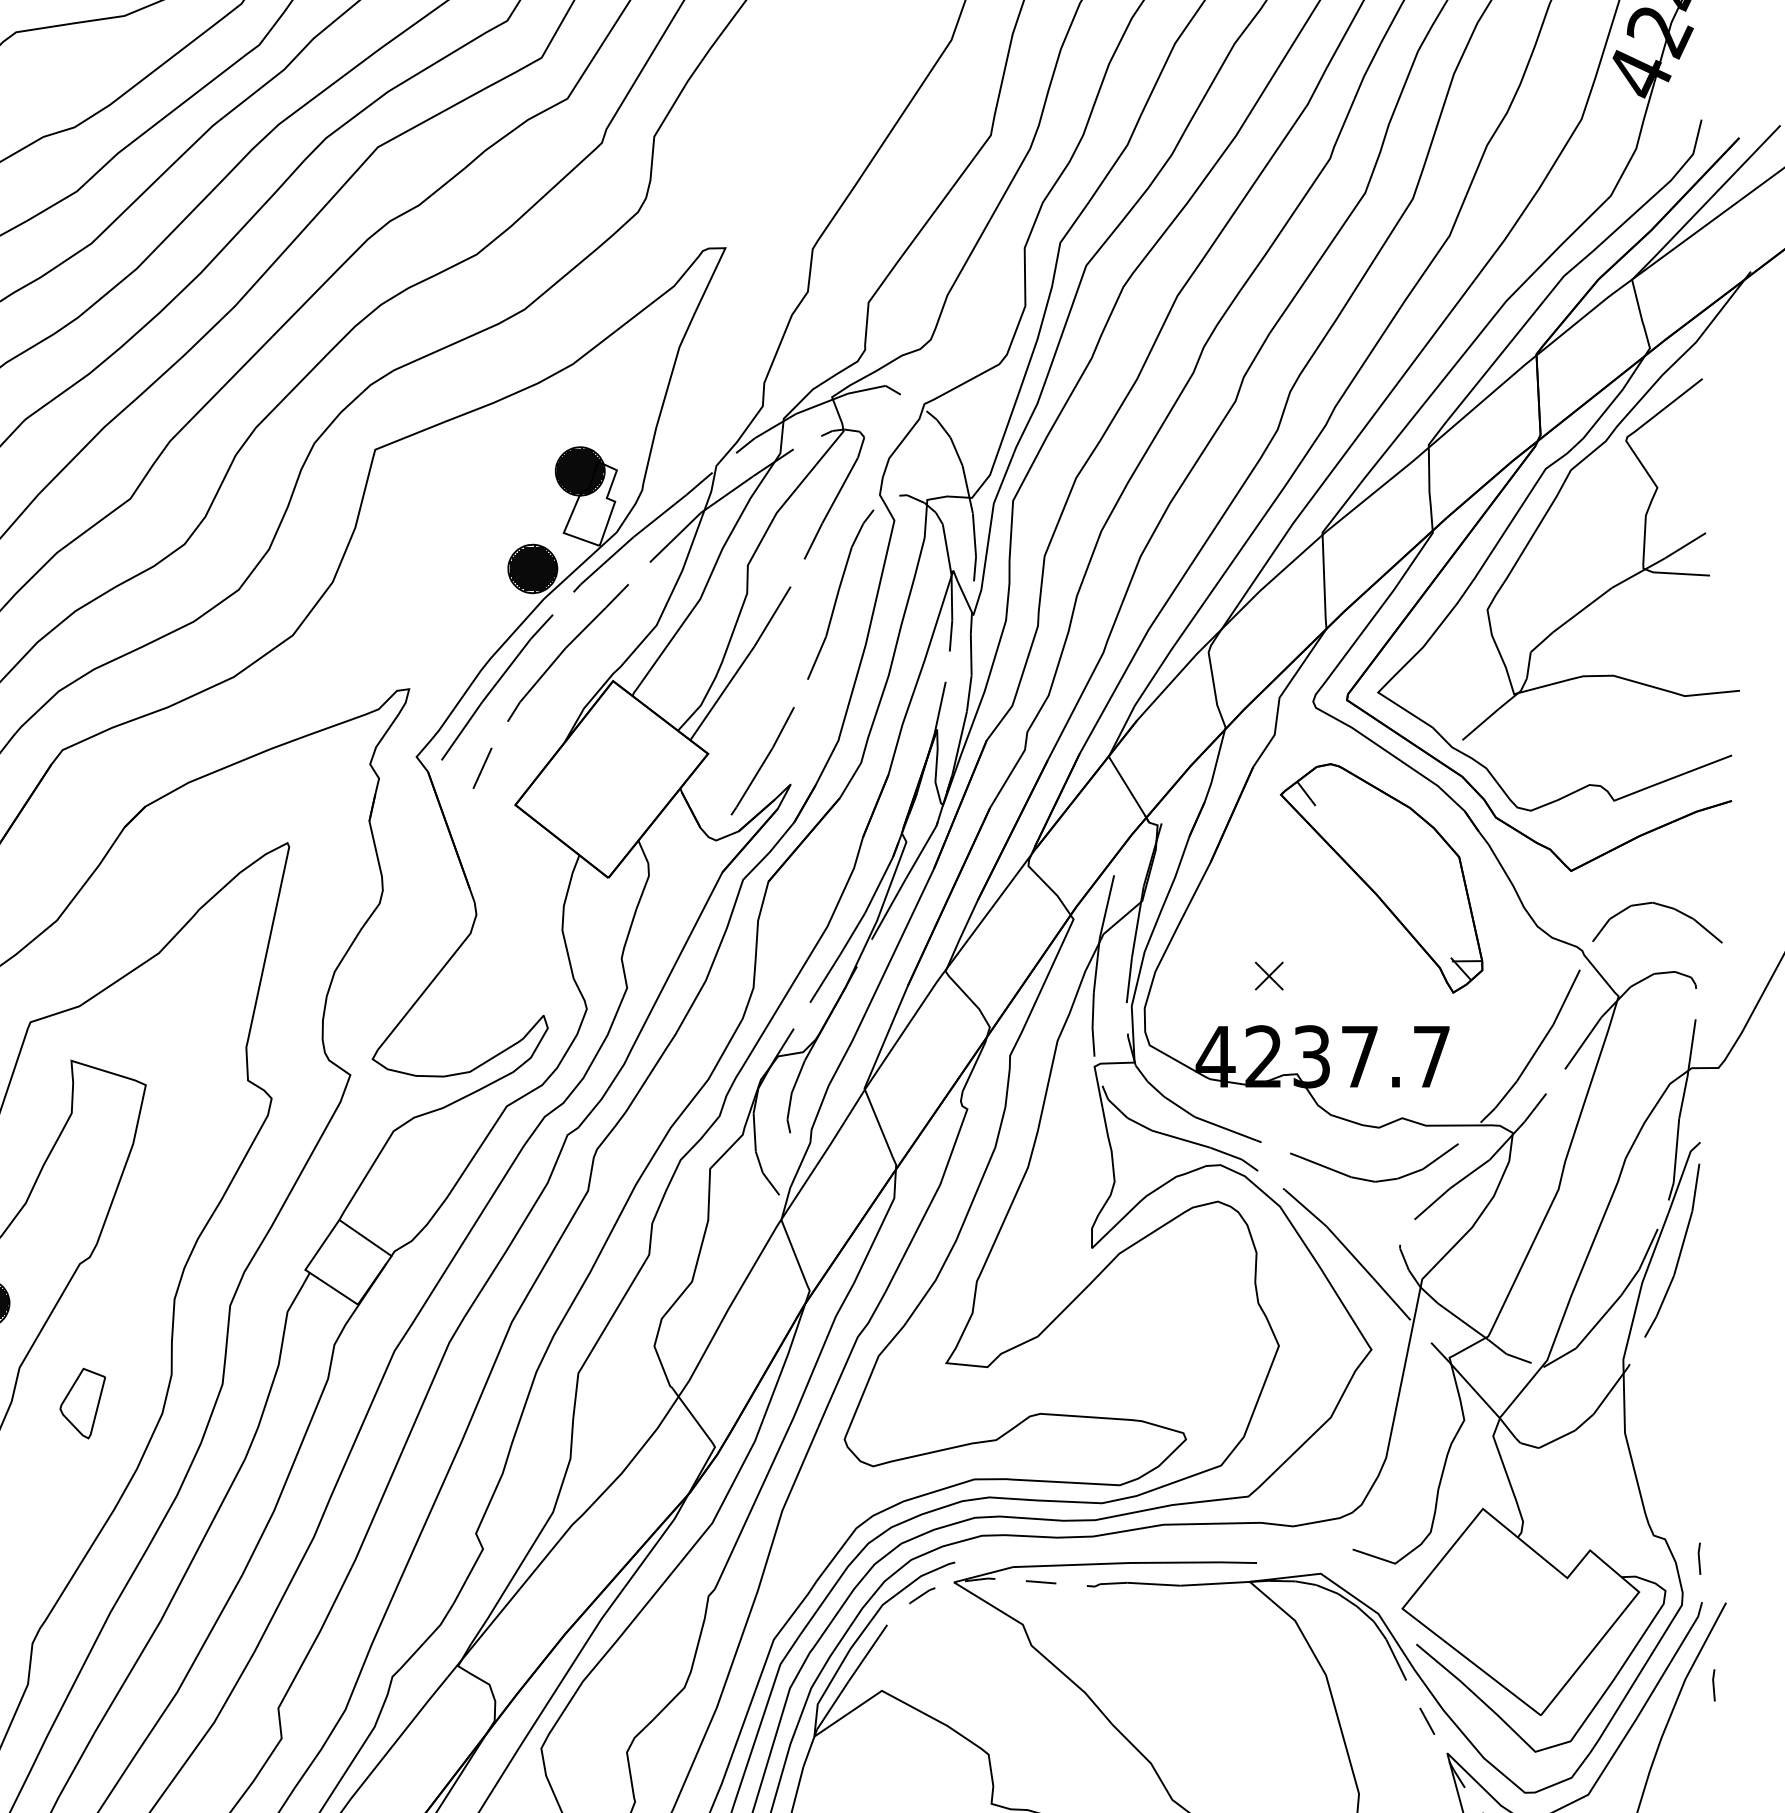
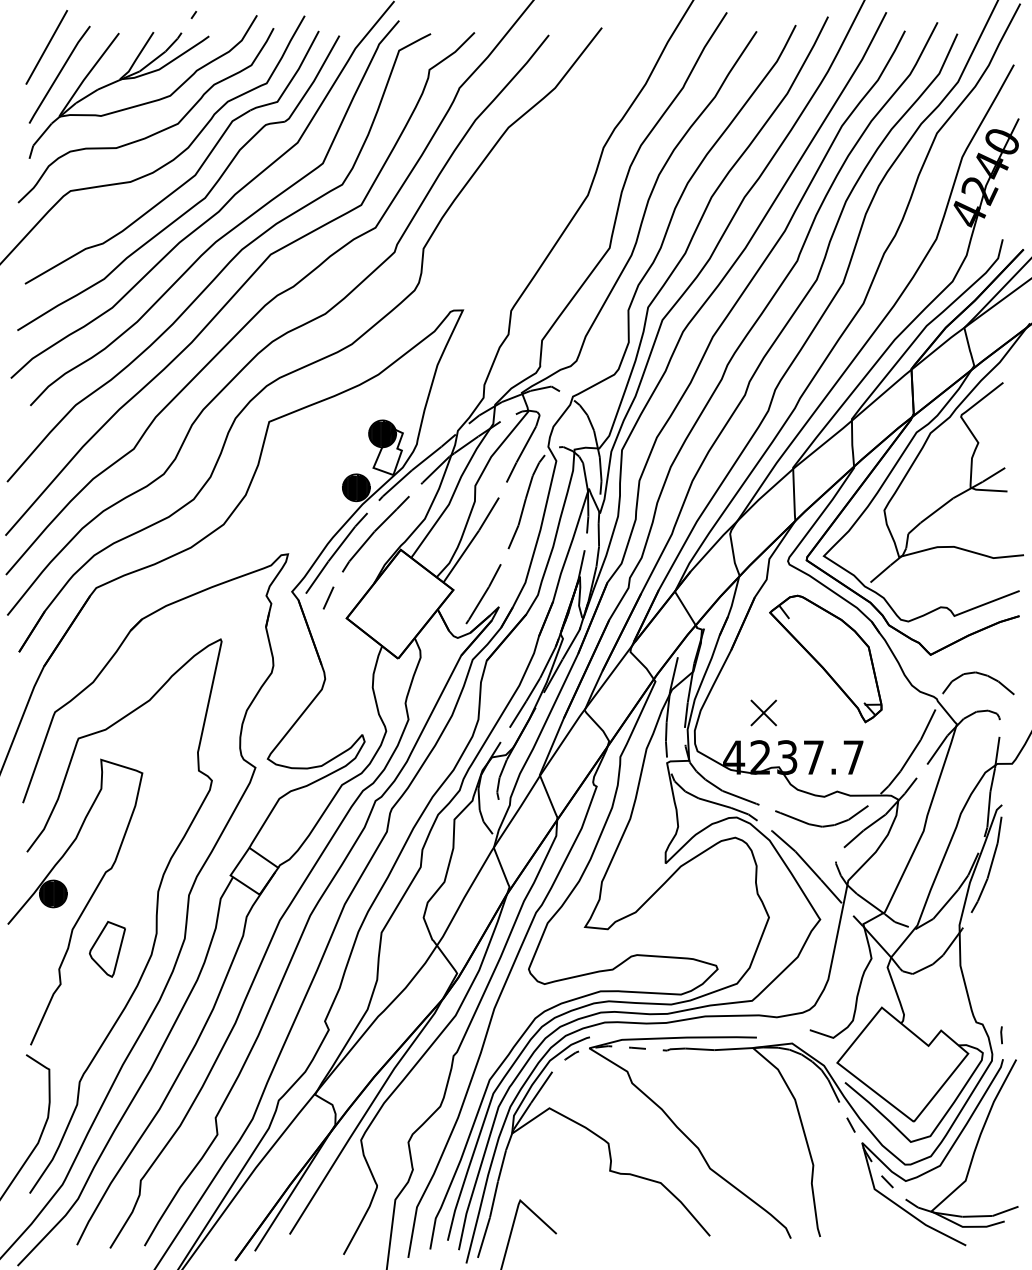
part: (1268, 975) -> (763, 712), size x1.67
part: (82, 1403) -> (107, 949), size x1.43
line: (1713, 1685) -> (1009, 1105), removed

